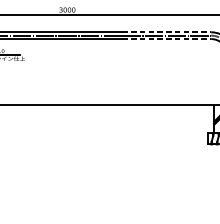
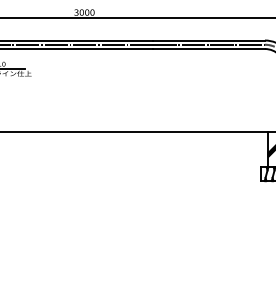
line: (166, 32) -> (209, 40), dashed -> solid
line: (166, 39) -> (209, 49), dashed -> solid

